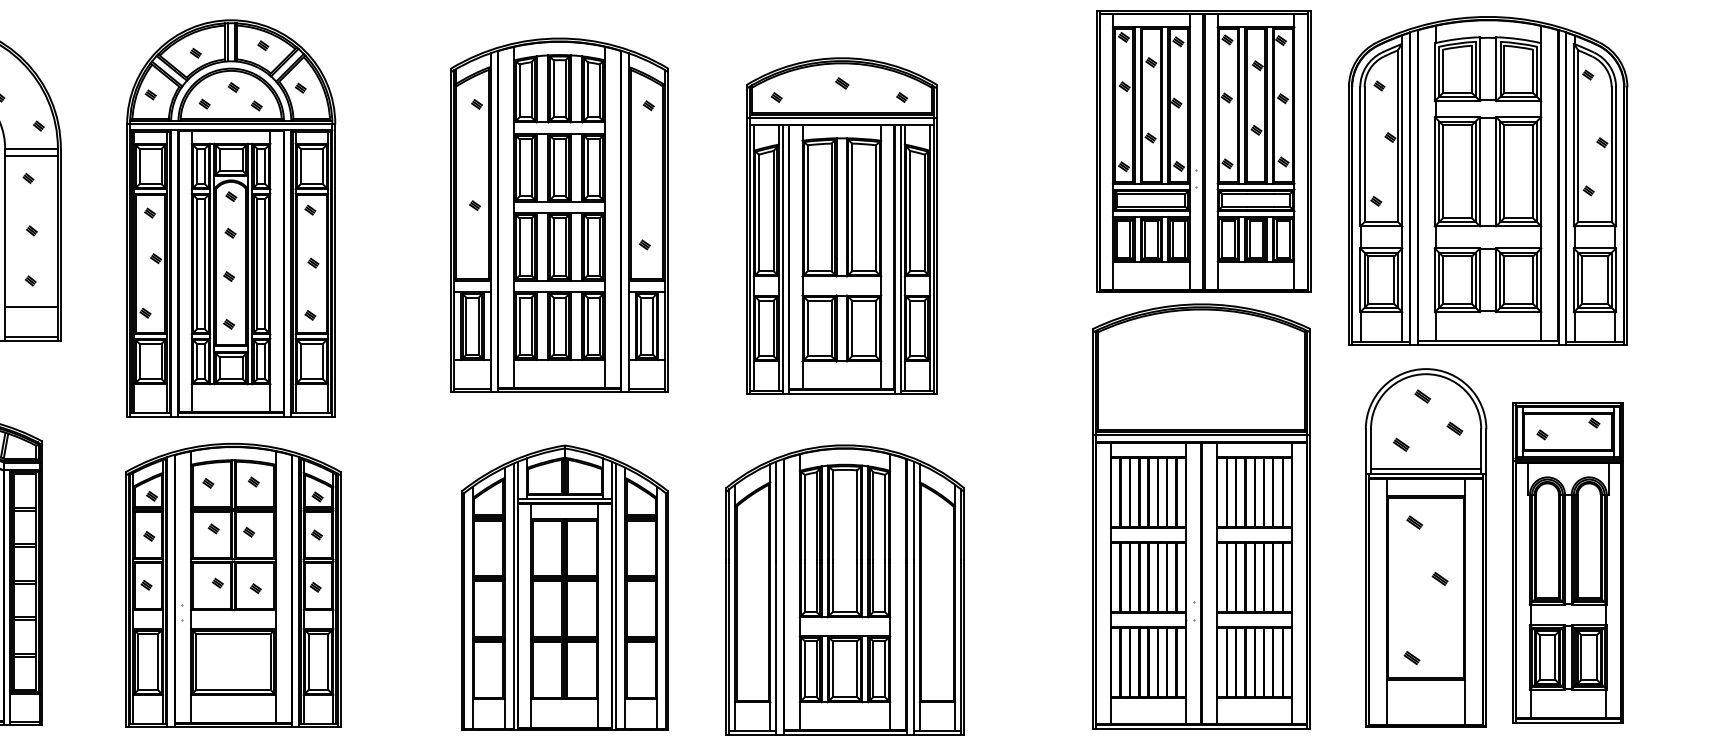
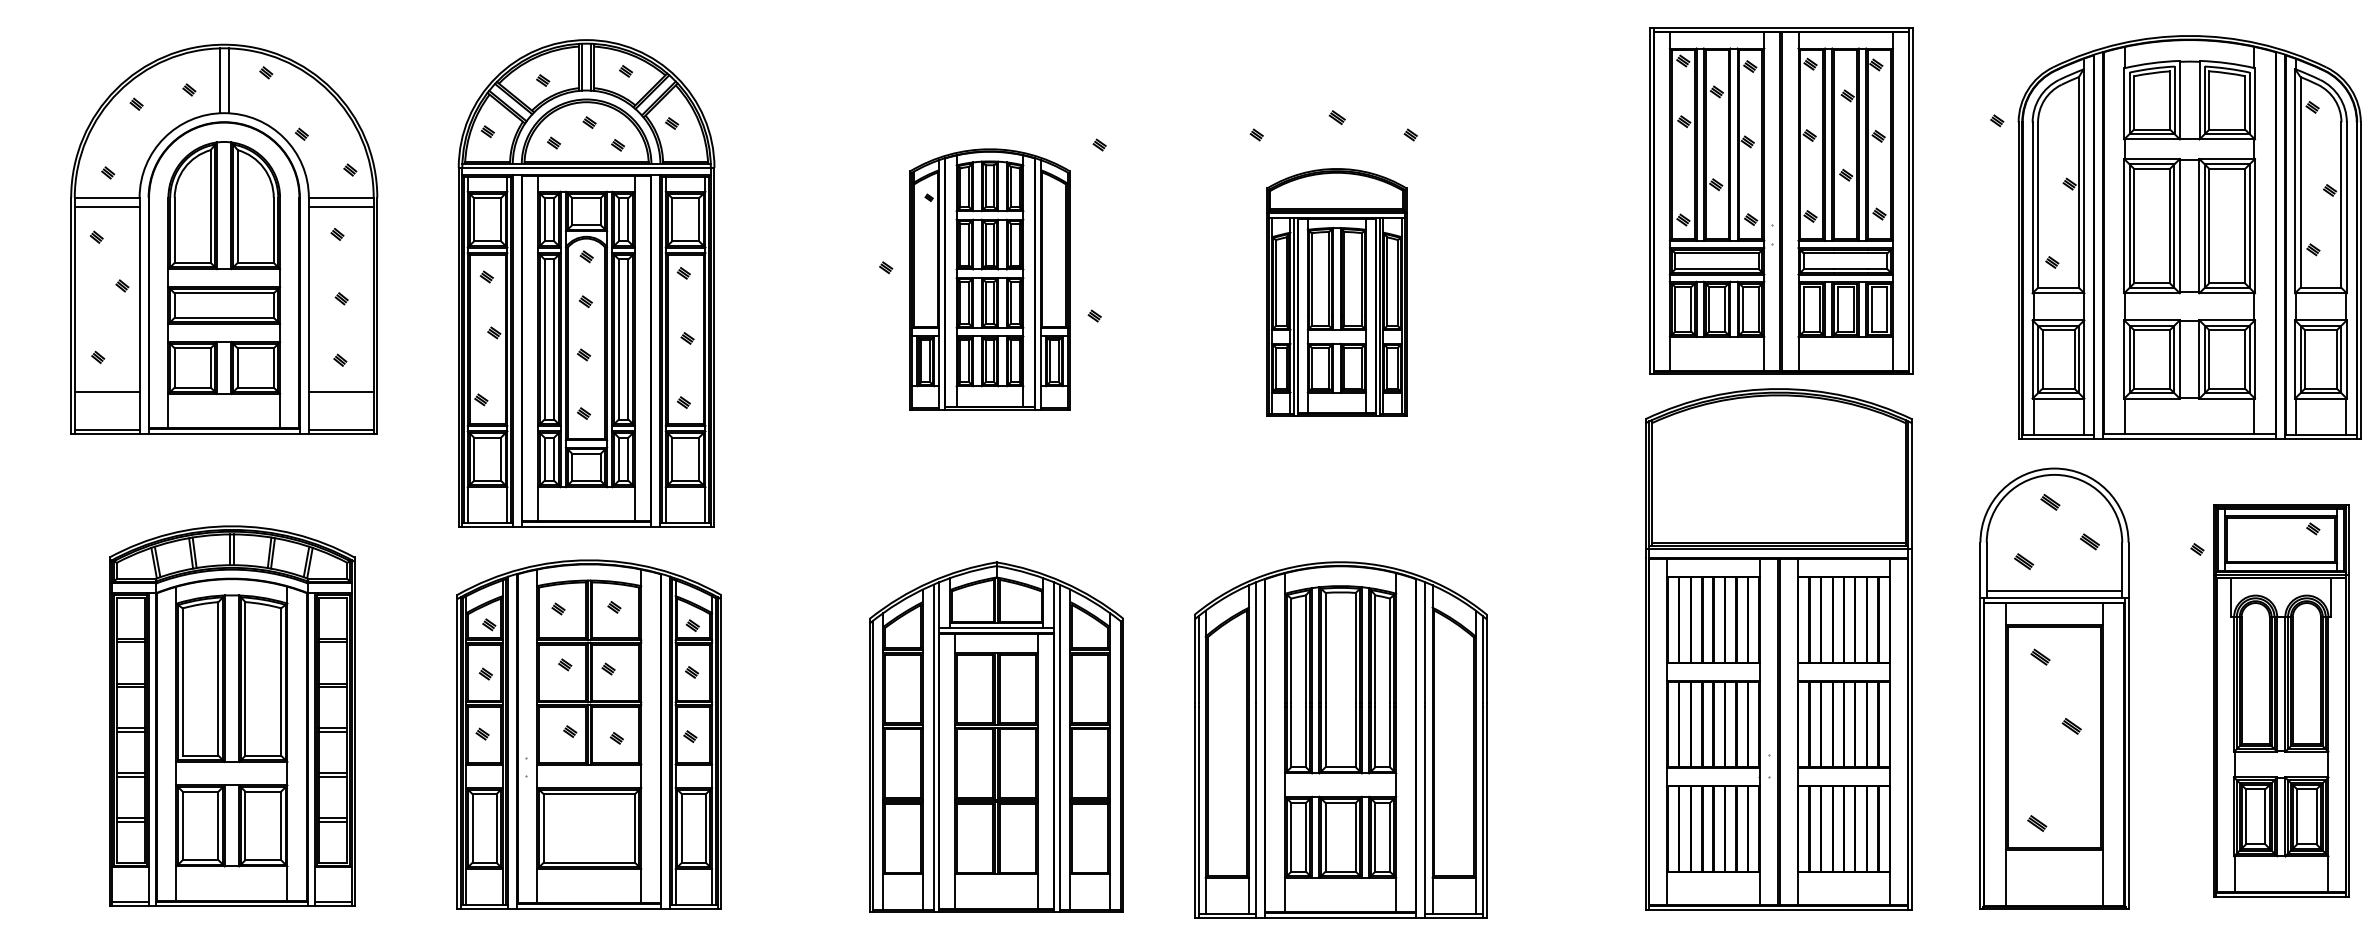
part: (1487, 180) -> (2189, 237), moved
part: (559, 215) -> (989, 279), size x0.6
part: (841, 225) -> (1336, 292), size x0.6
part: (1568, 562) -> (2281, 700), moved

